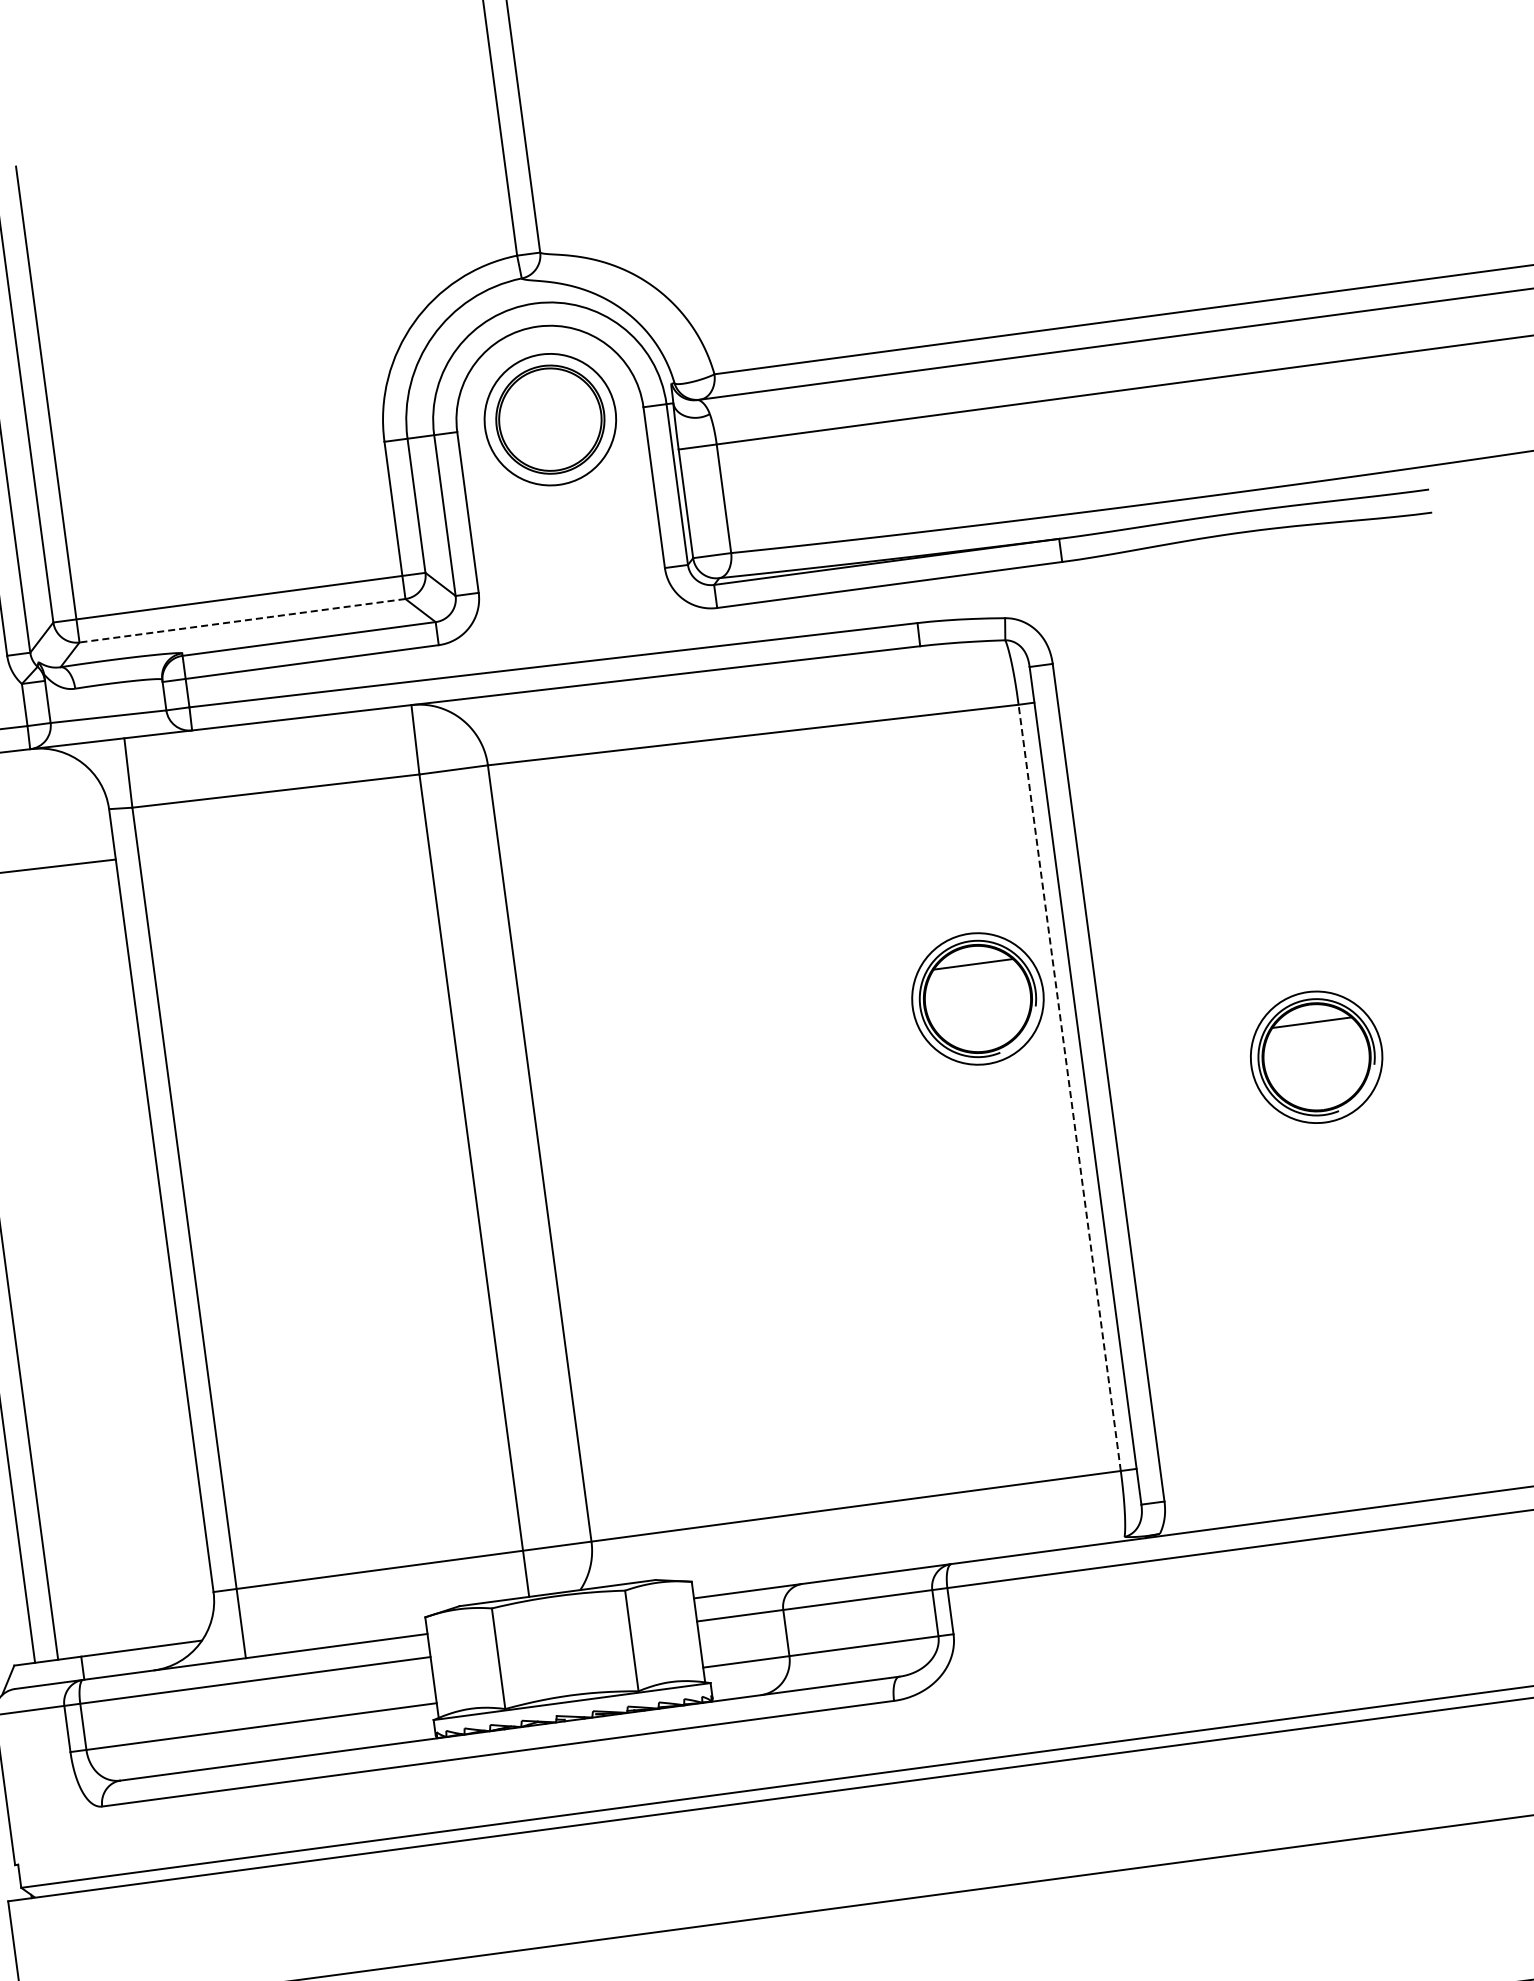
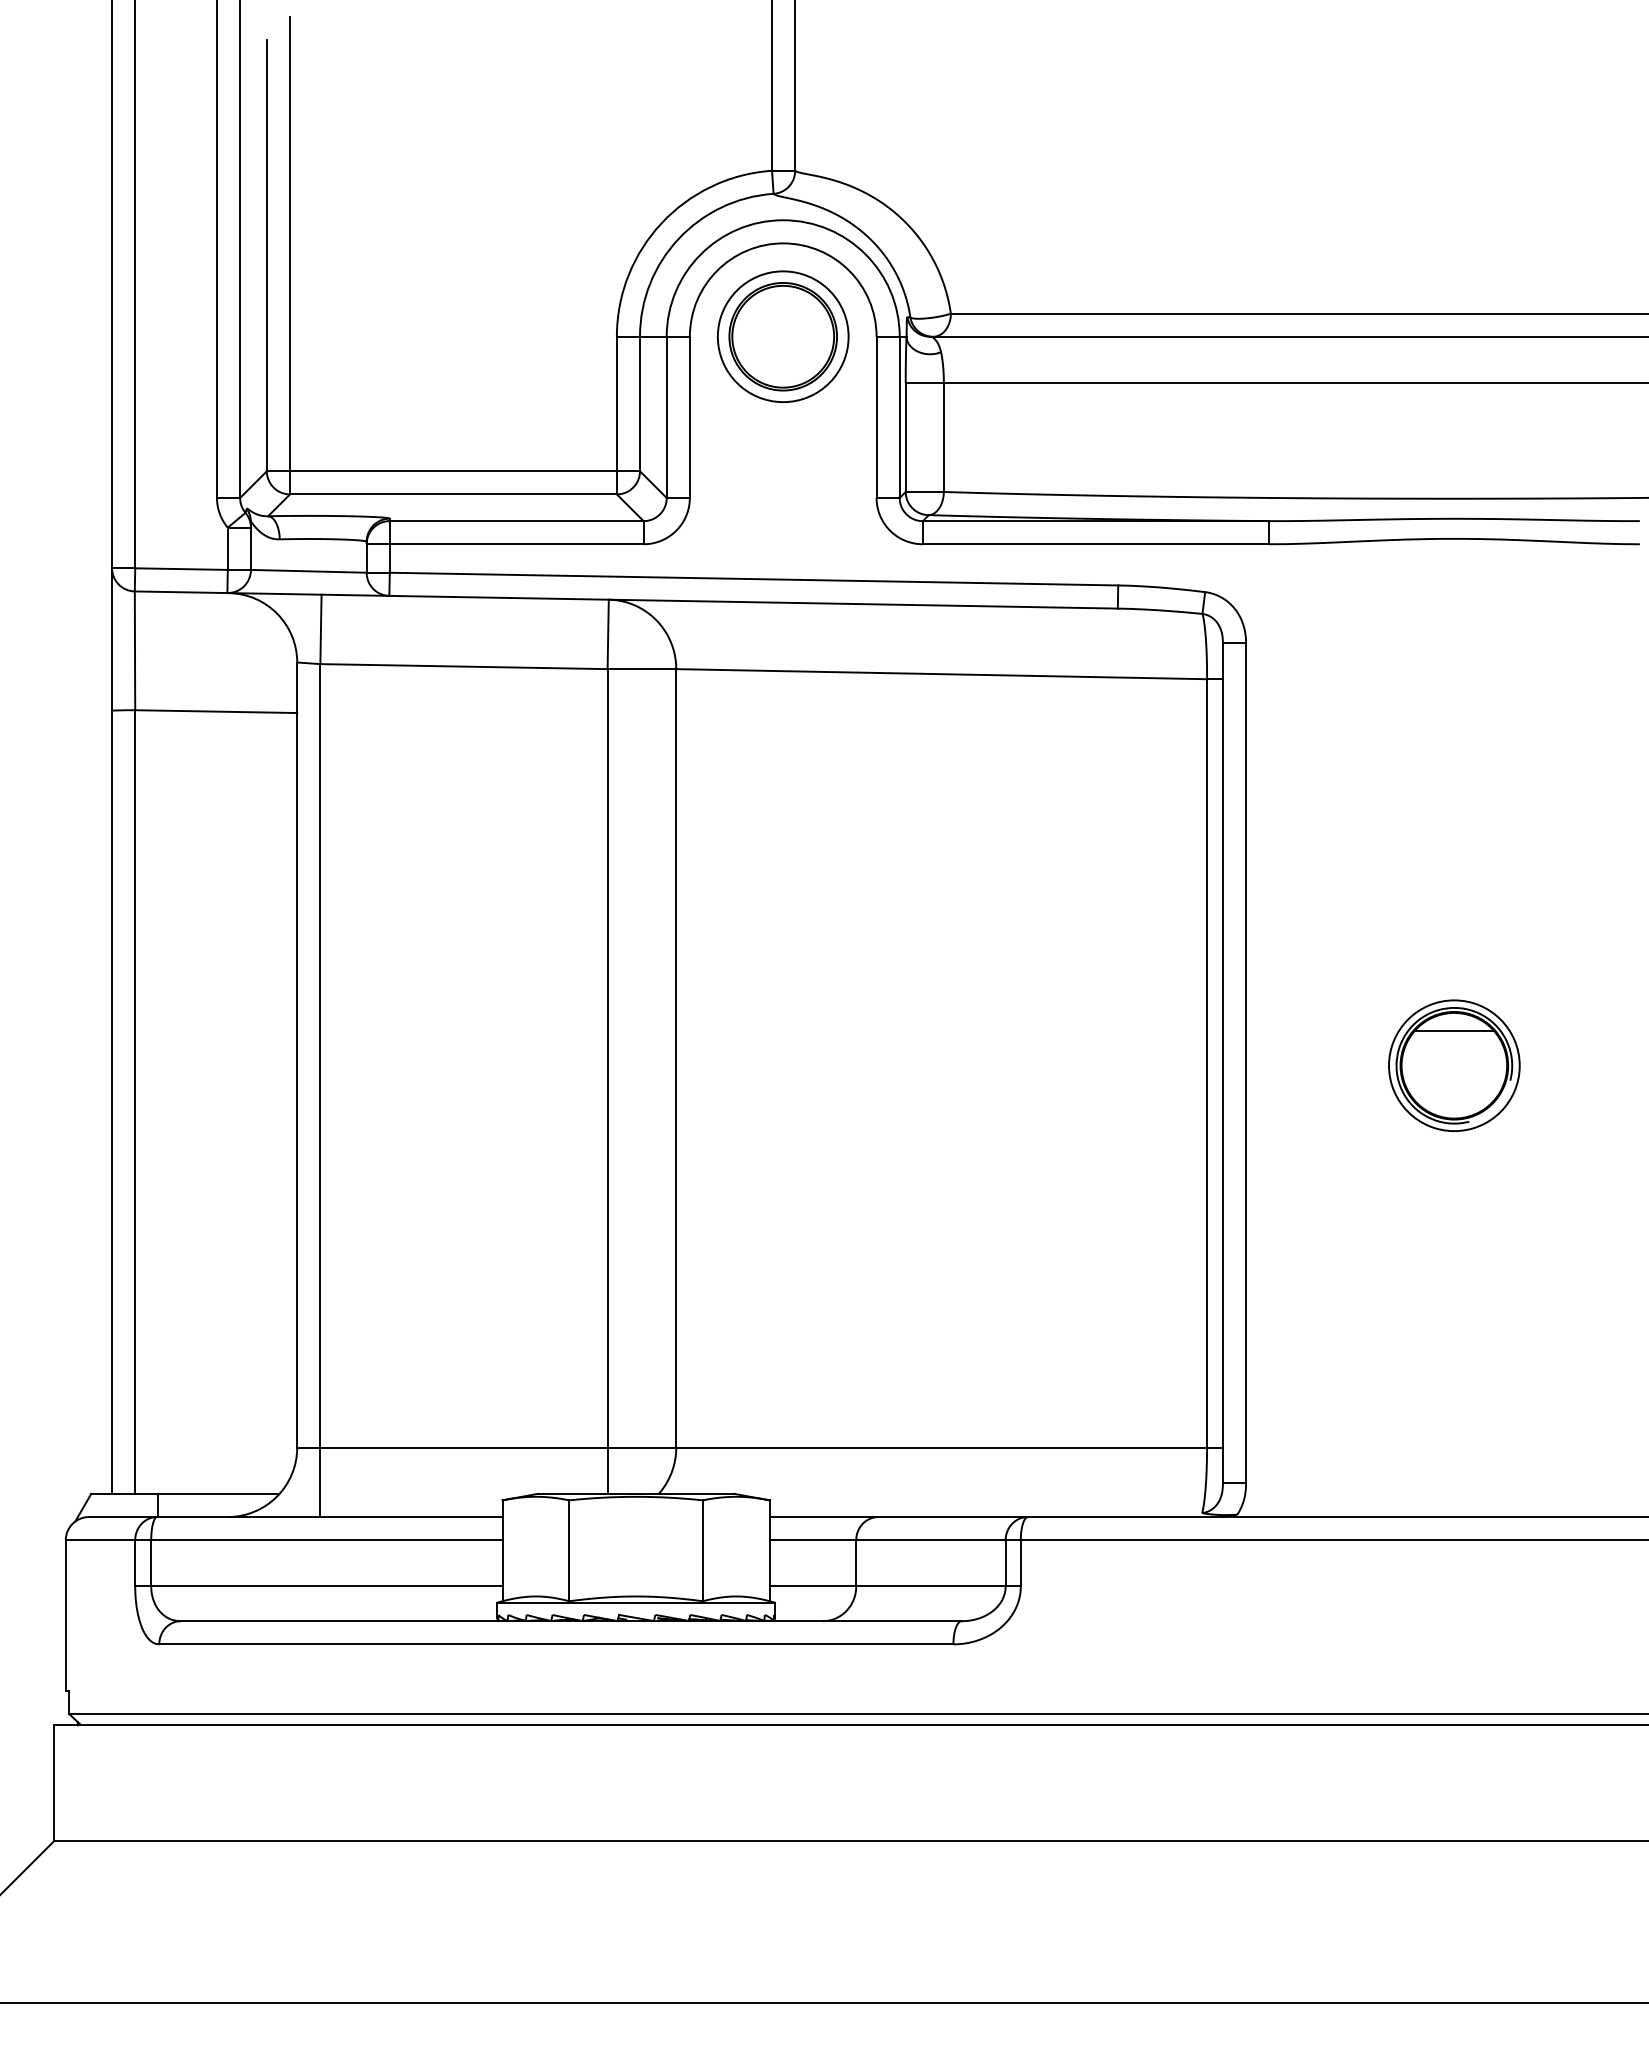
line: (241, 620) -> (452, 494), dashed -> solid
part: (978, 998) -> (1128, 963), removed
line: (1070, 1086) -> (1207, 1062), dashed -> solid

